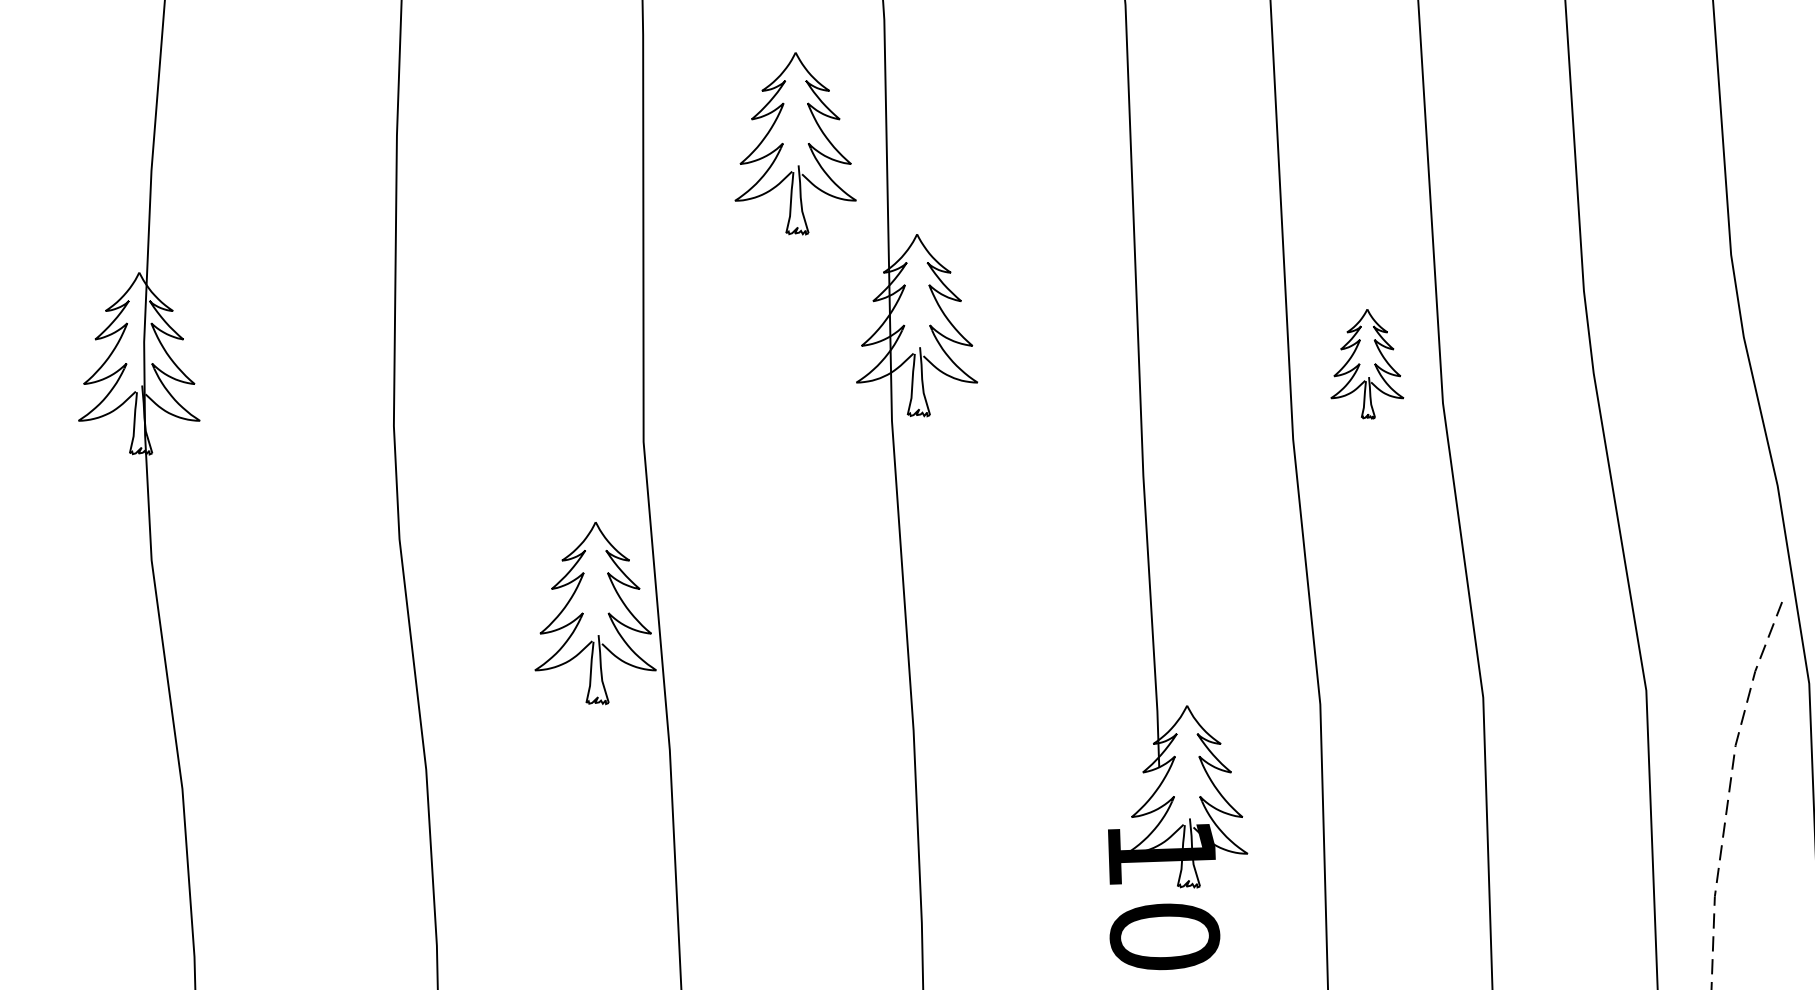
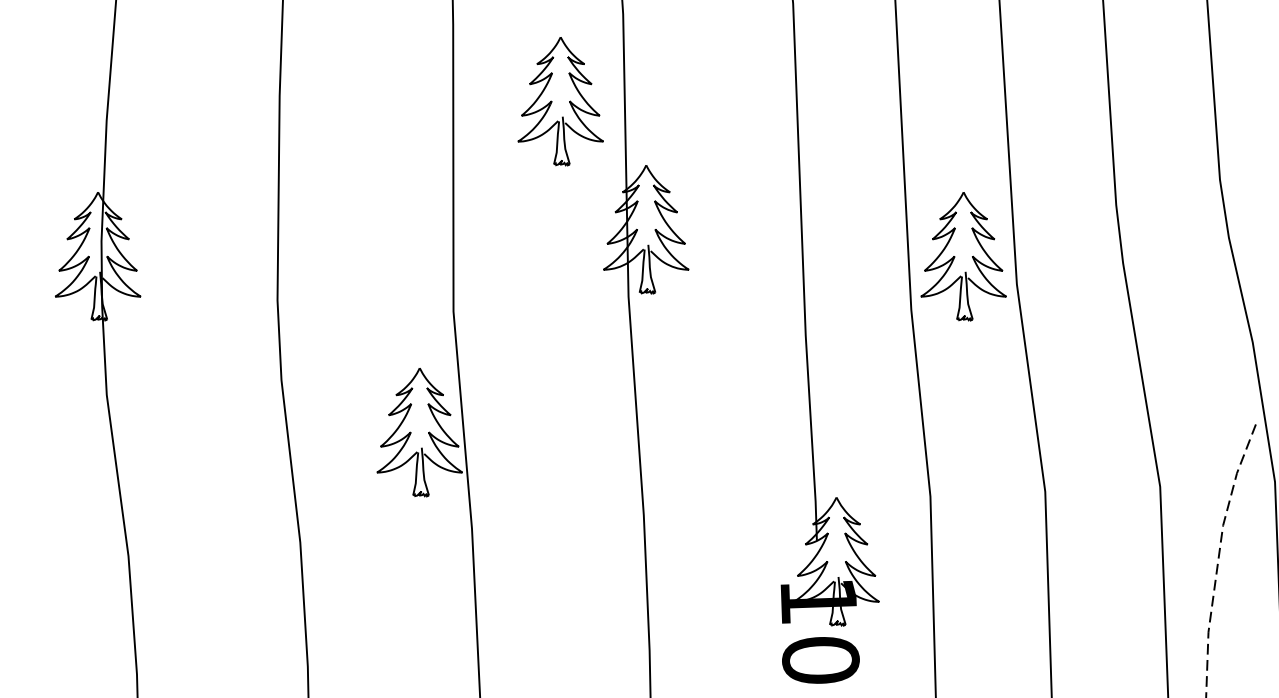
part: (1367, 363) -> (963, 256), size x1.67

